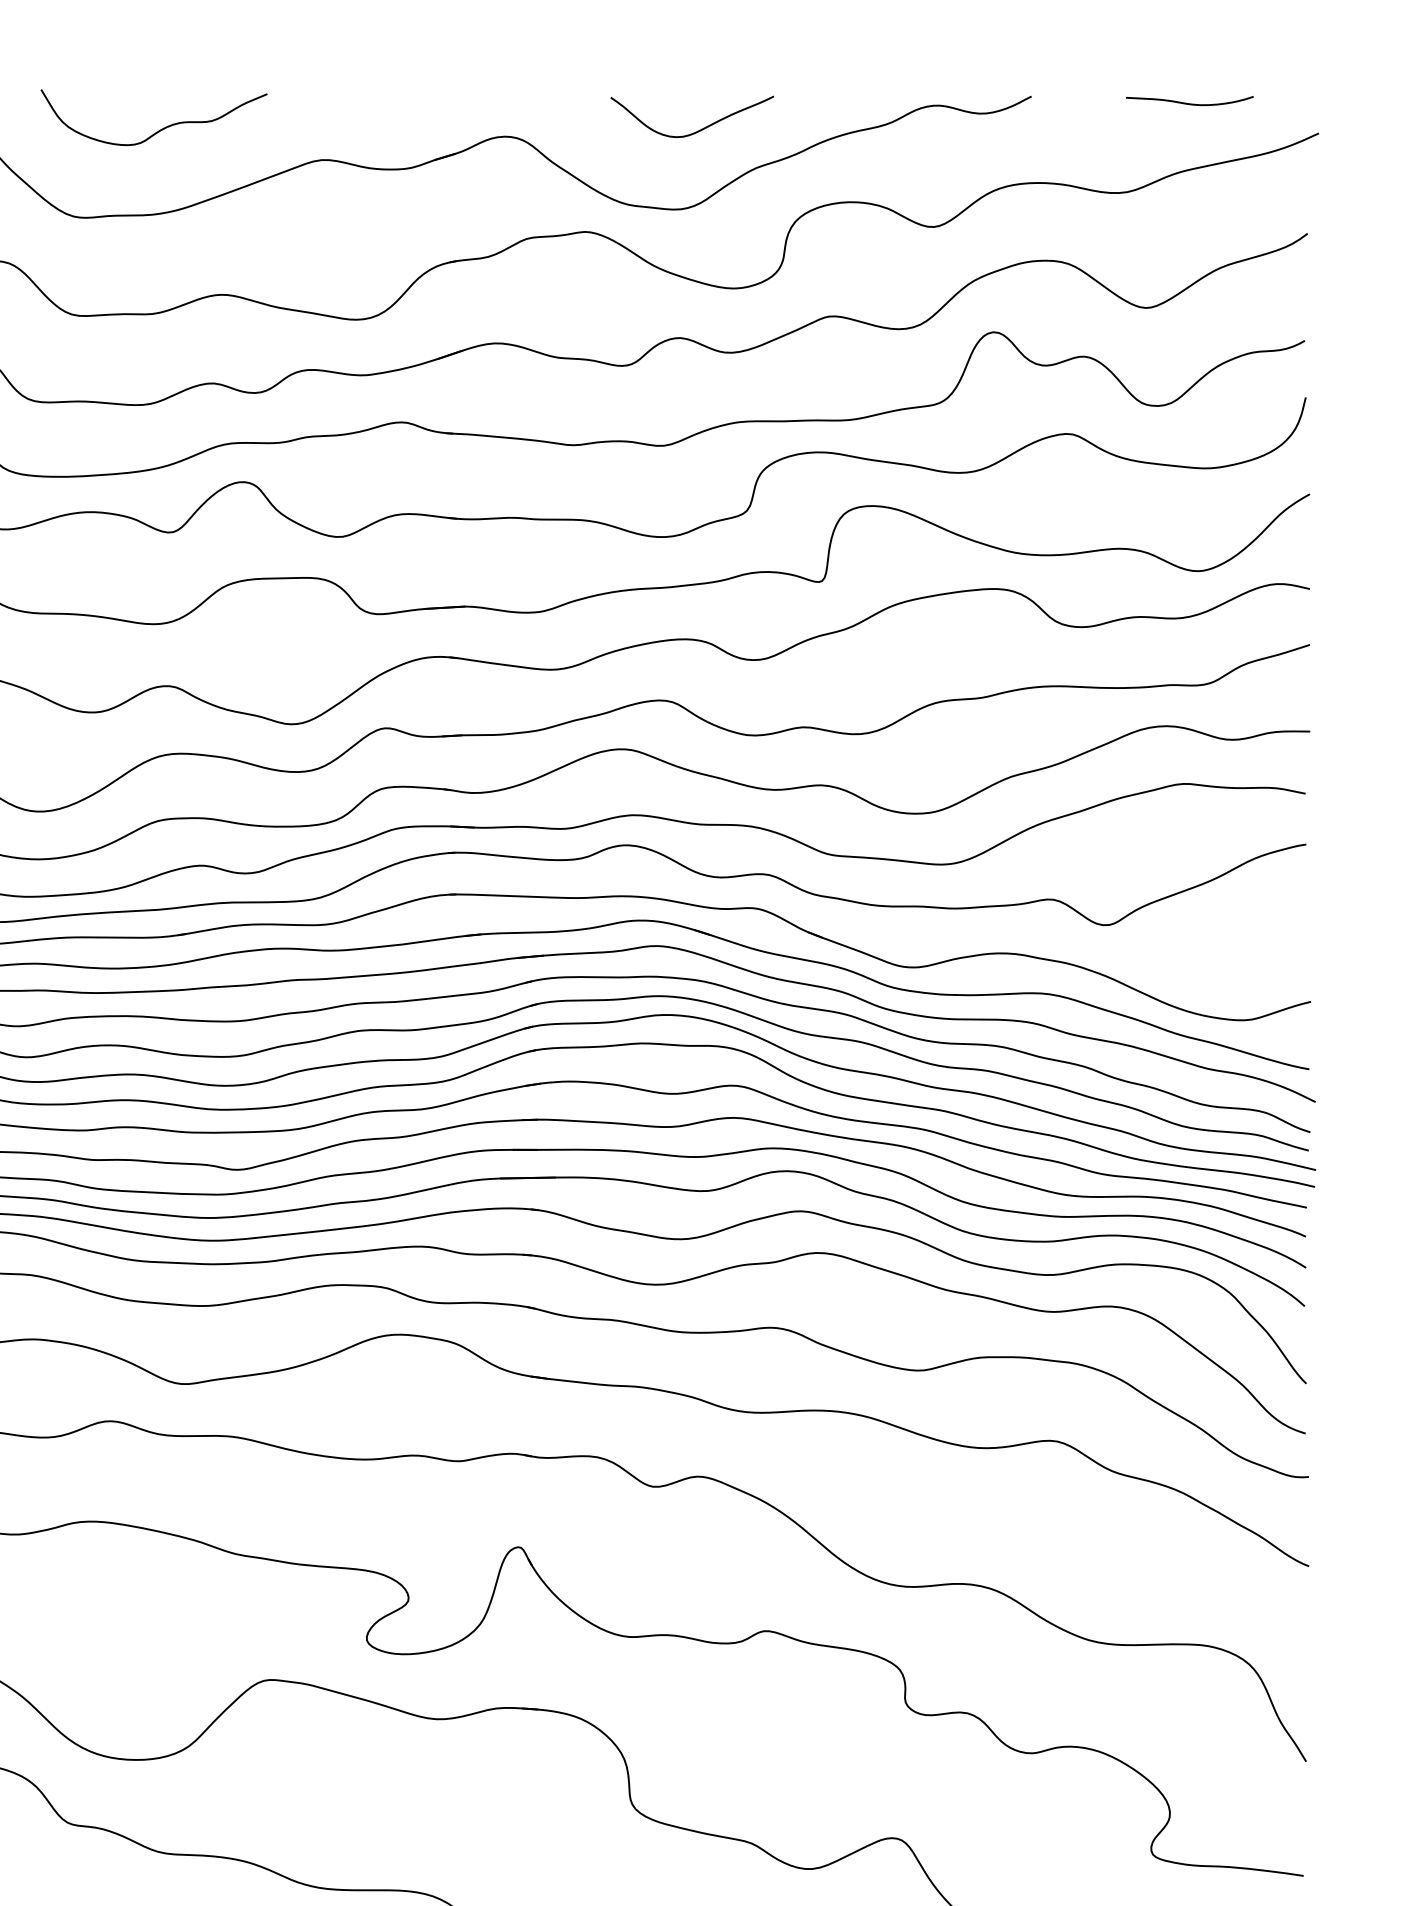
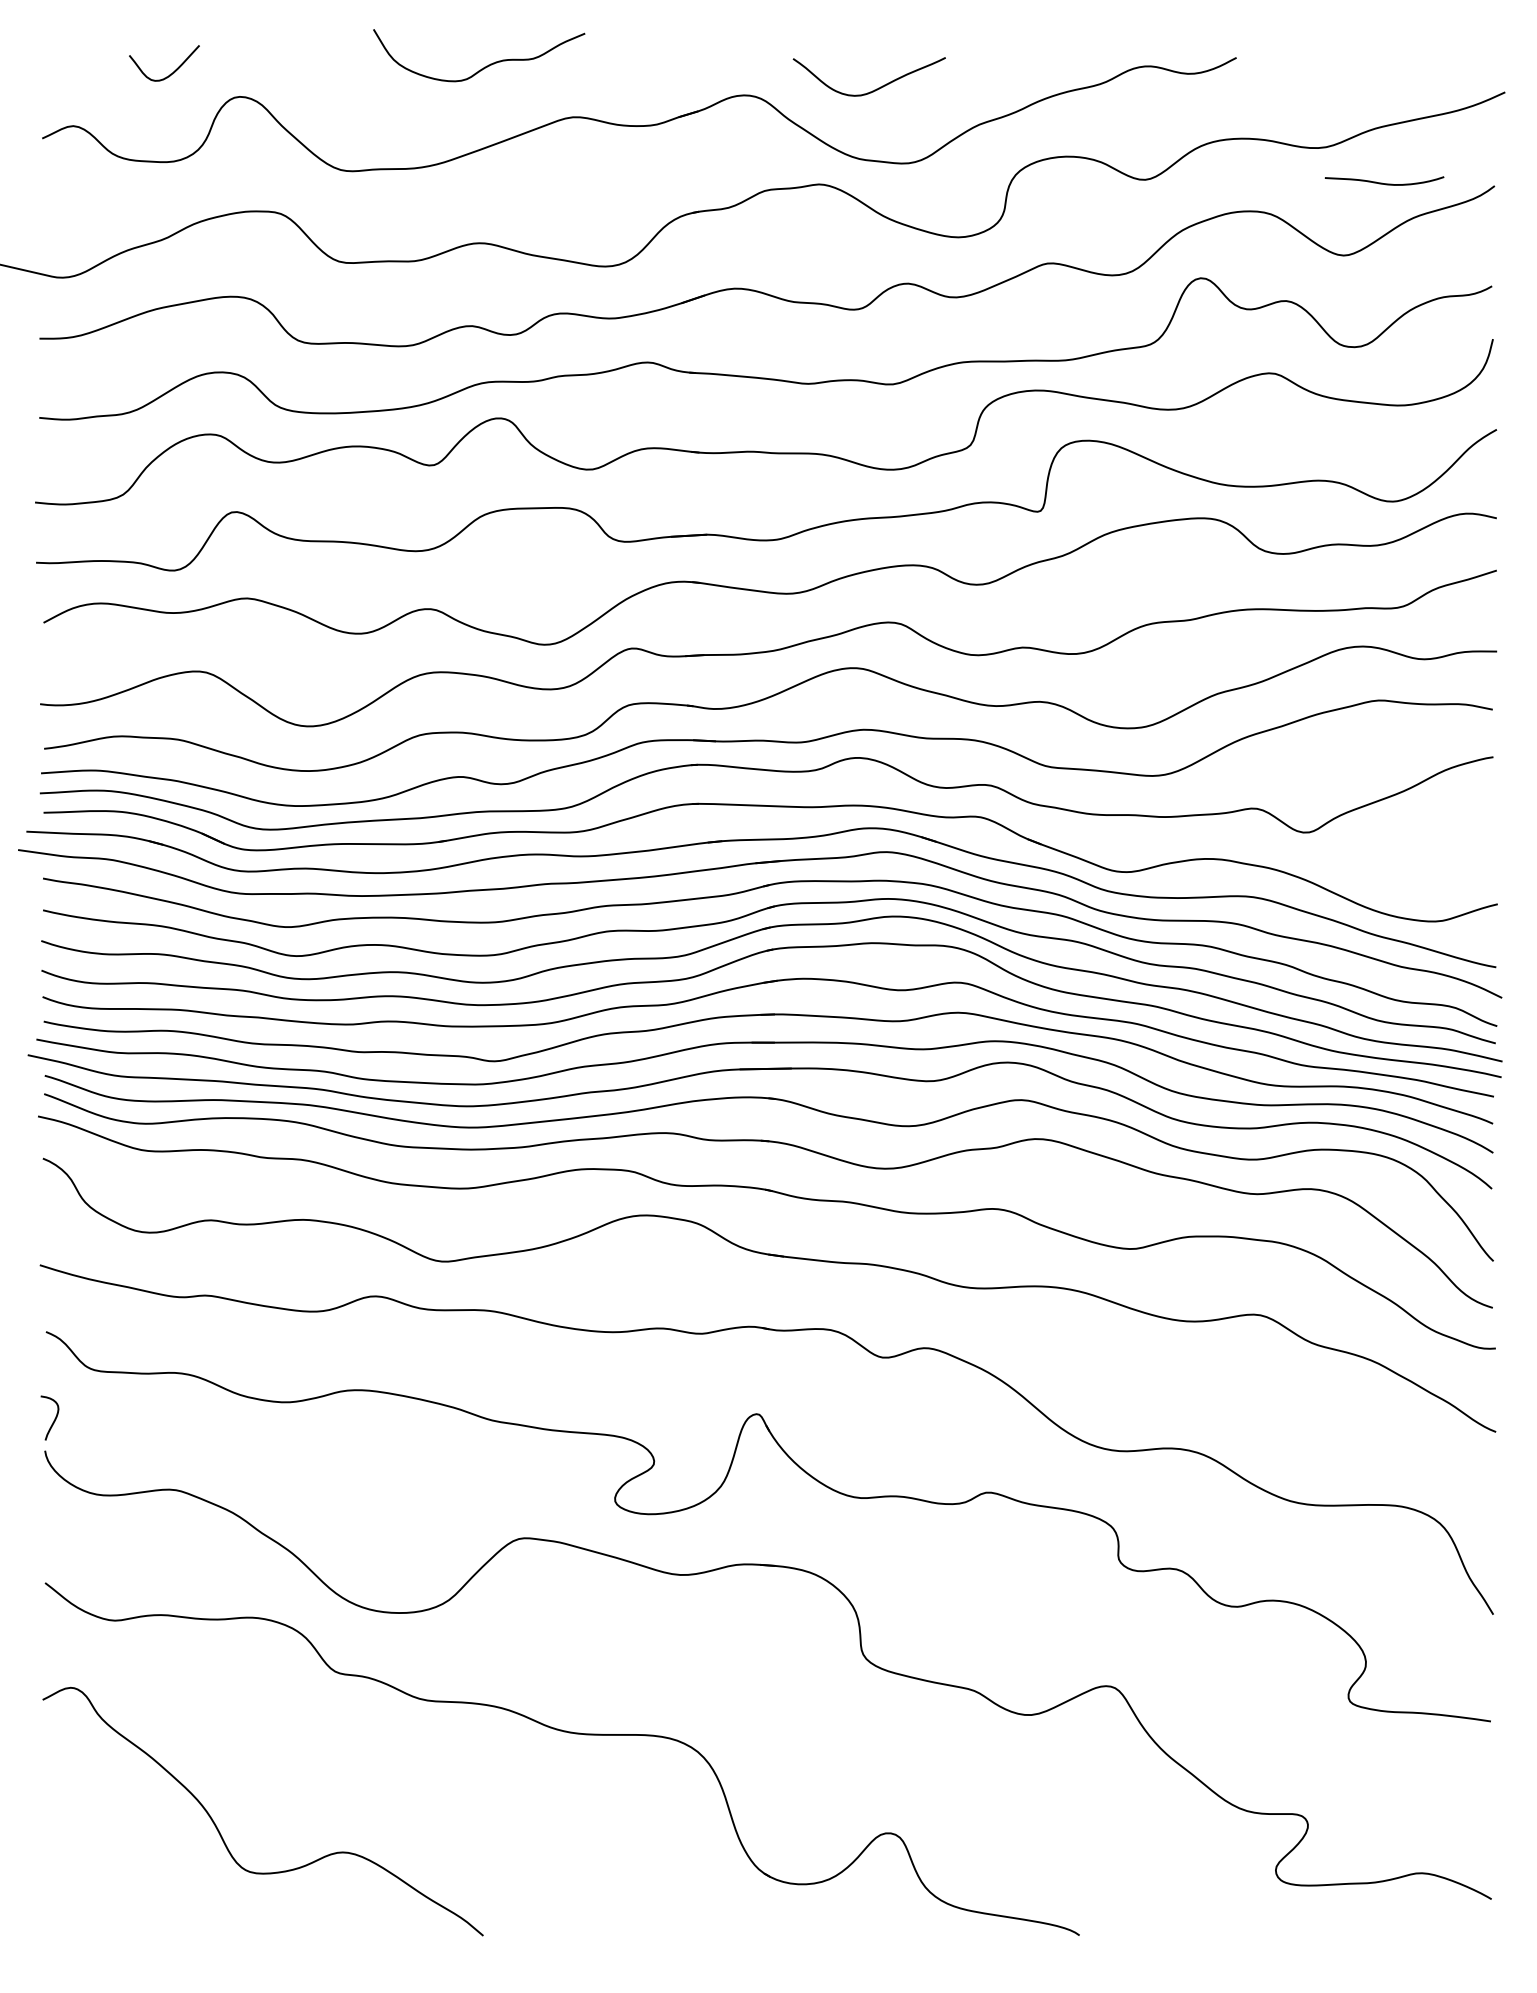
curve: (1187, 102) -> (1382, 182), moved
curve: (161, 128) -> (486, 65), moved
curve: (697, 130) -> (874, 89), moved

